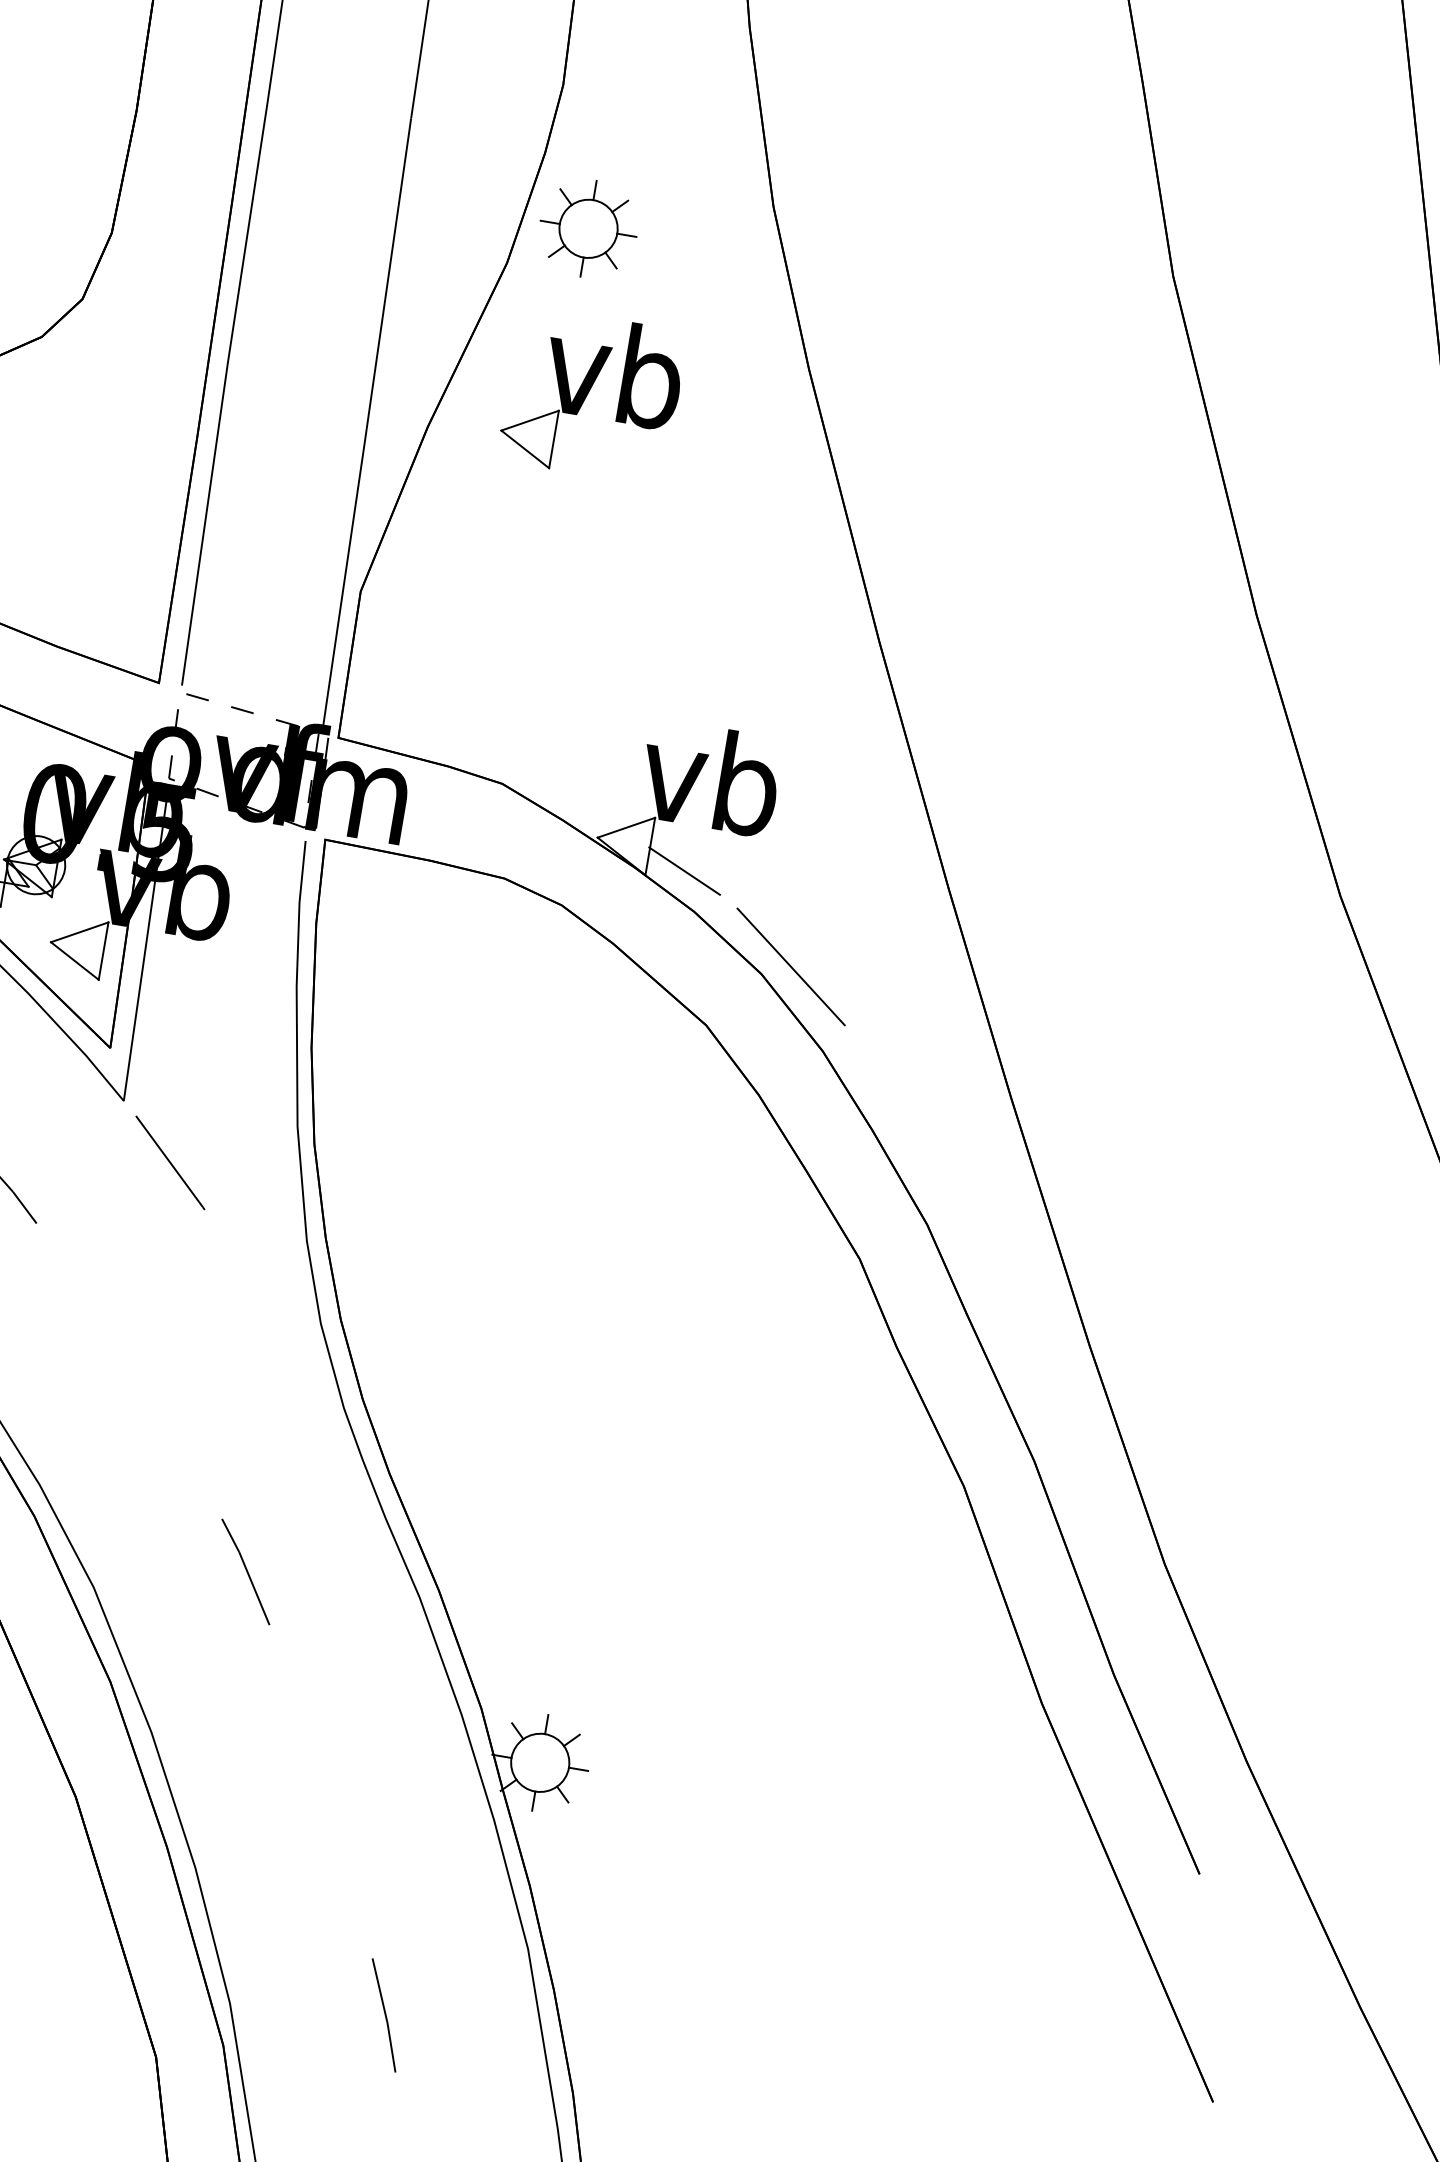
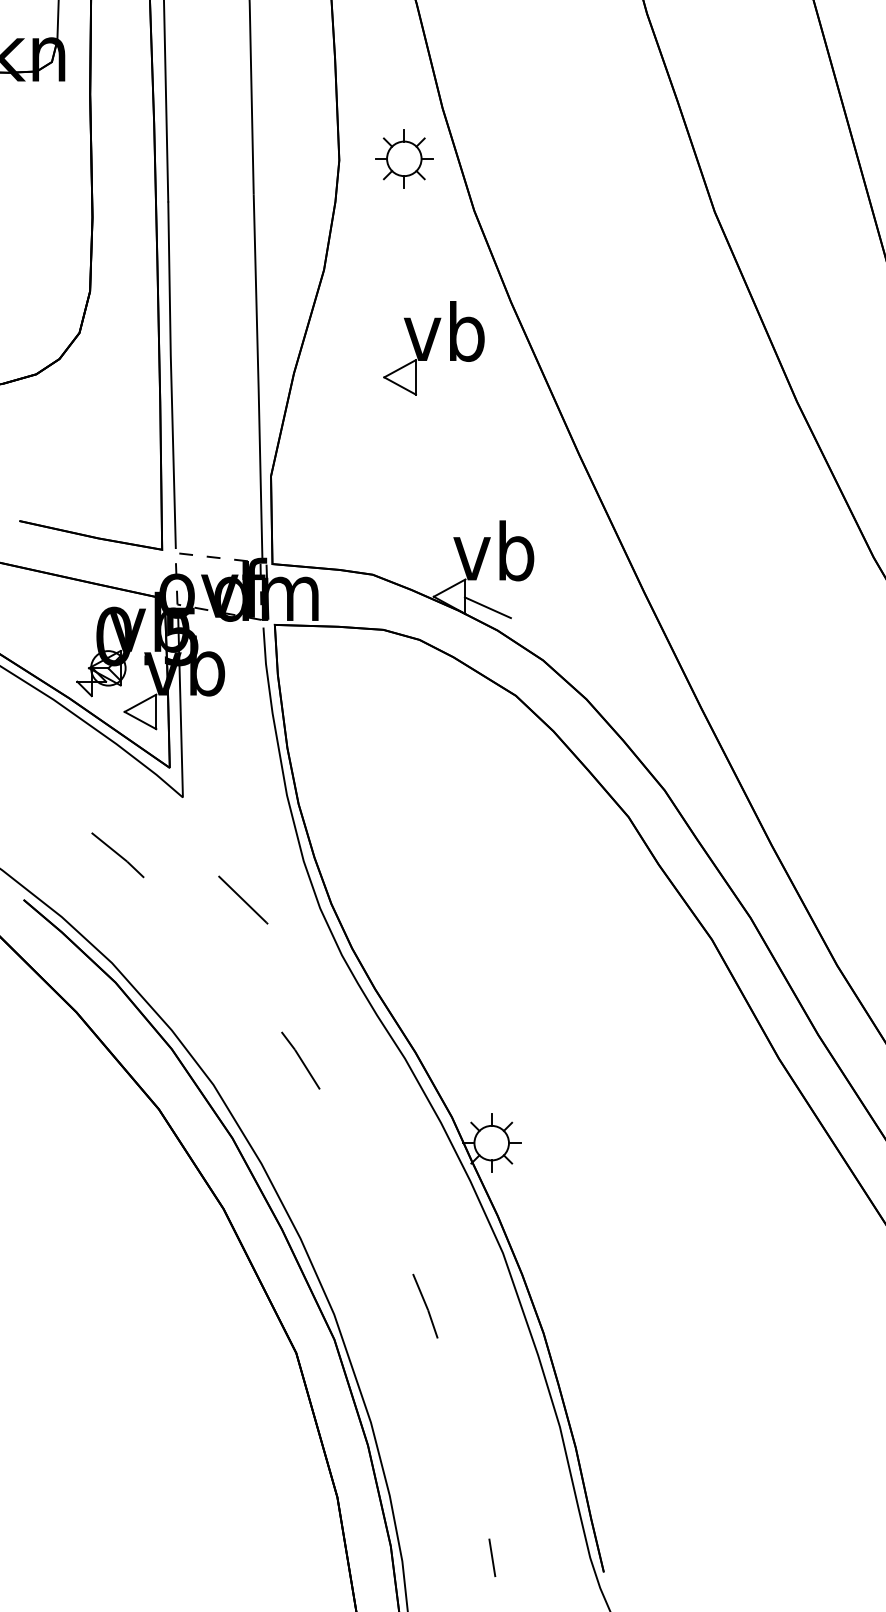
part: (588, 228) -> (404, 158), moved
part: (591, 396) -> (433, 348), moved
line: (791, 965) -> (559, 652), removed
line: (170, 1161) -> (243, 899), moved

